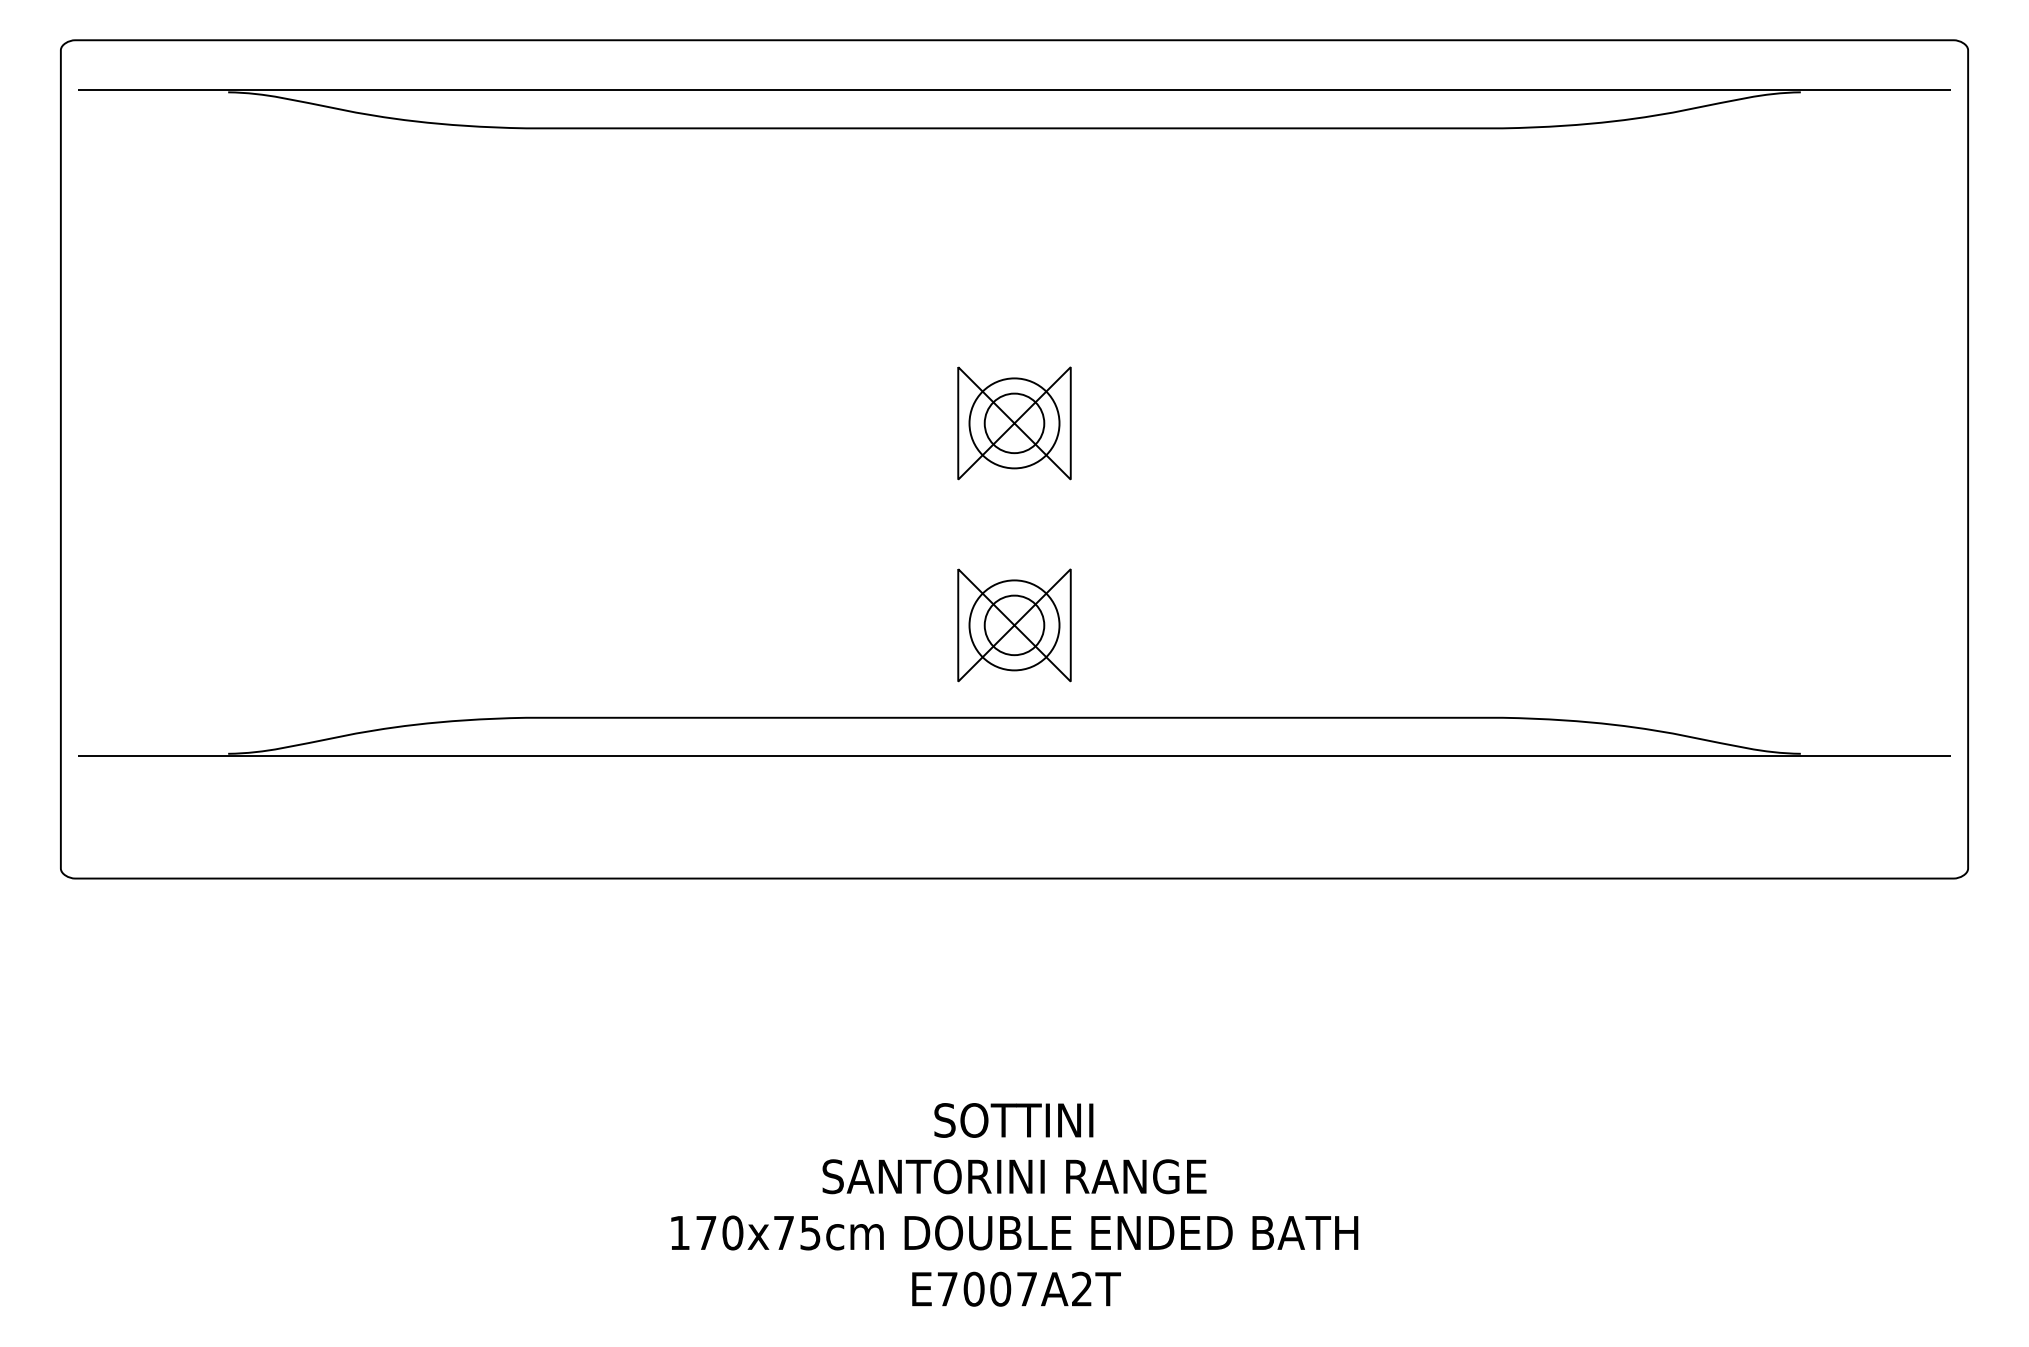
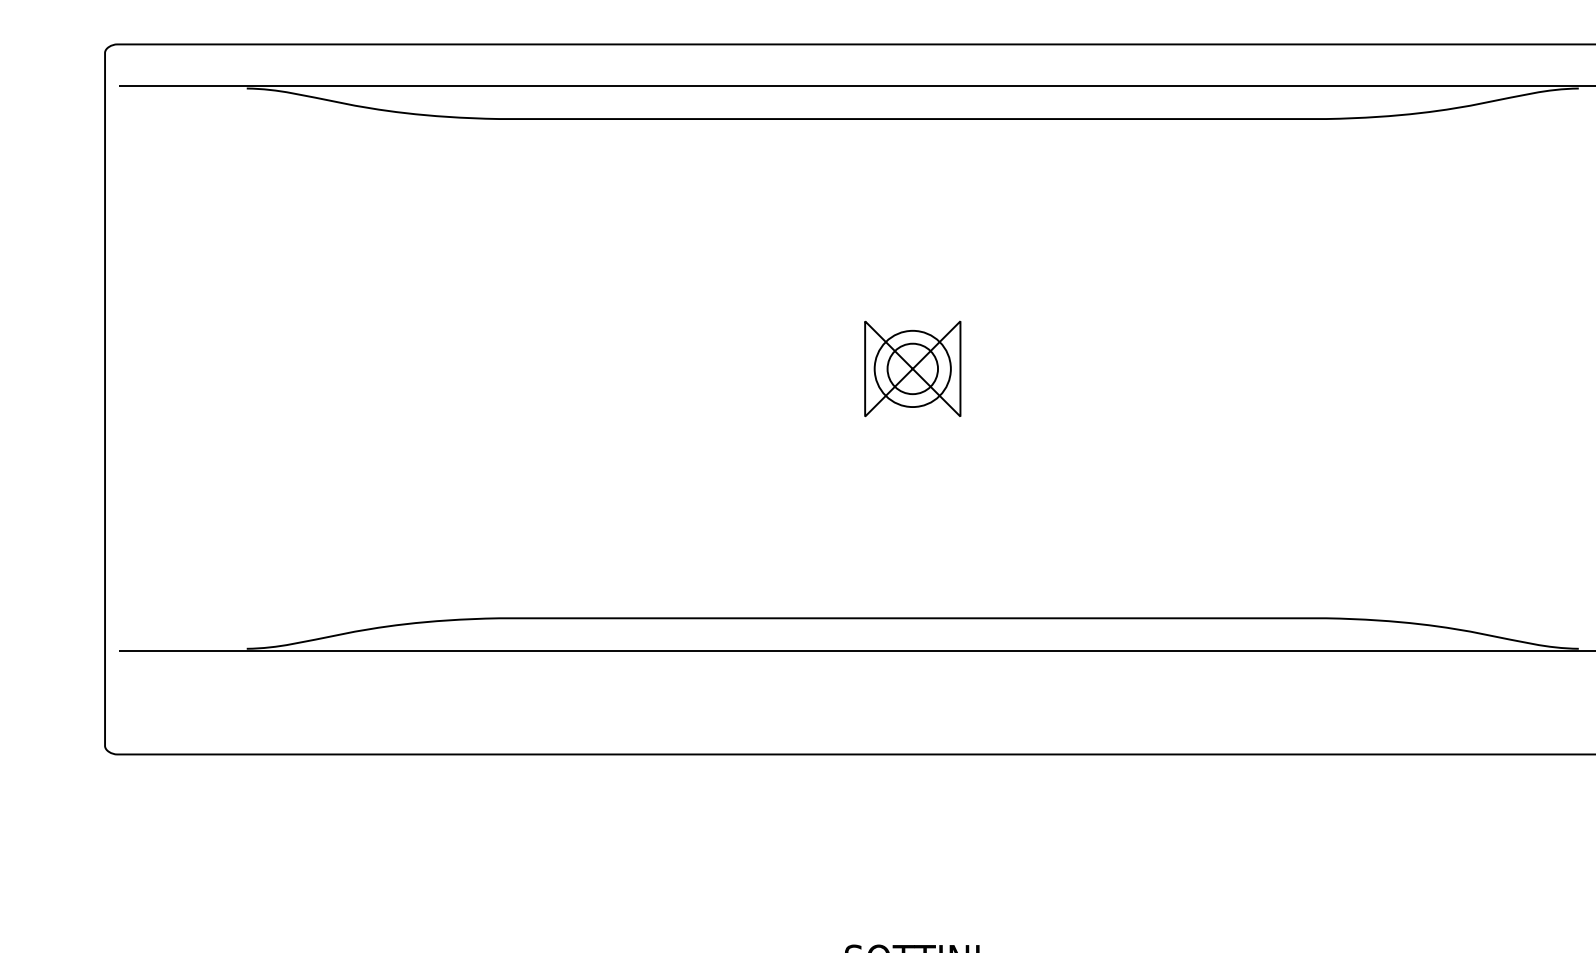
part: (1014, 625) -> (912, 540), removed

